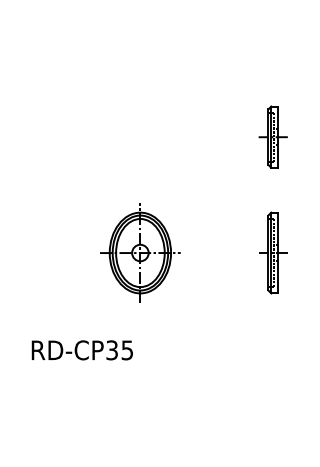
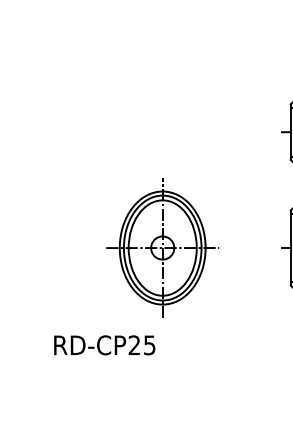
part: (140, 252) -> (162, 247), size x1.4
text: (111, 350) -> (133, 345), RD-CP35 -> RD-CP25

